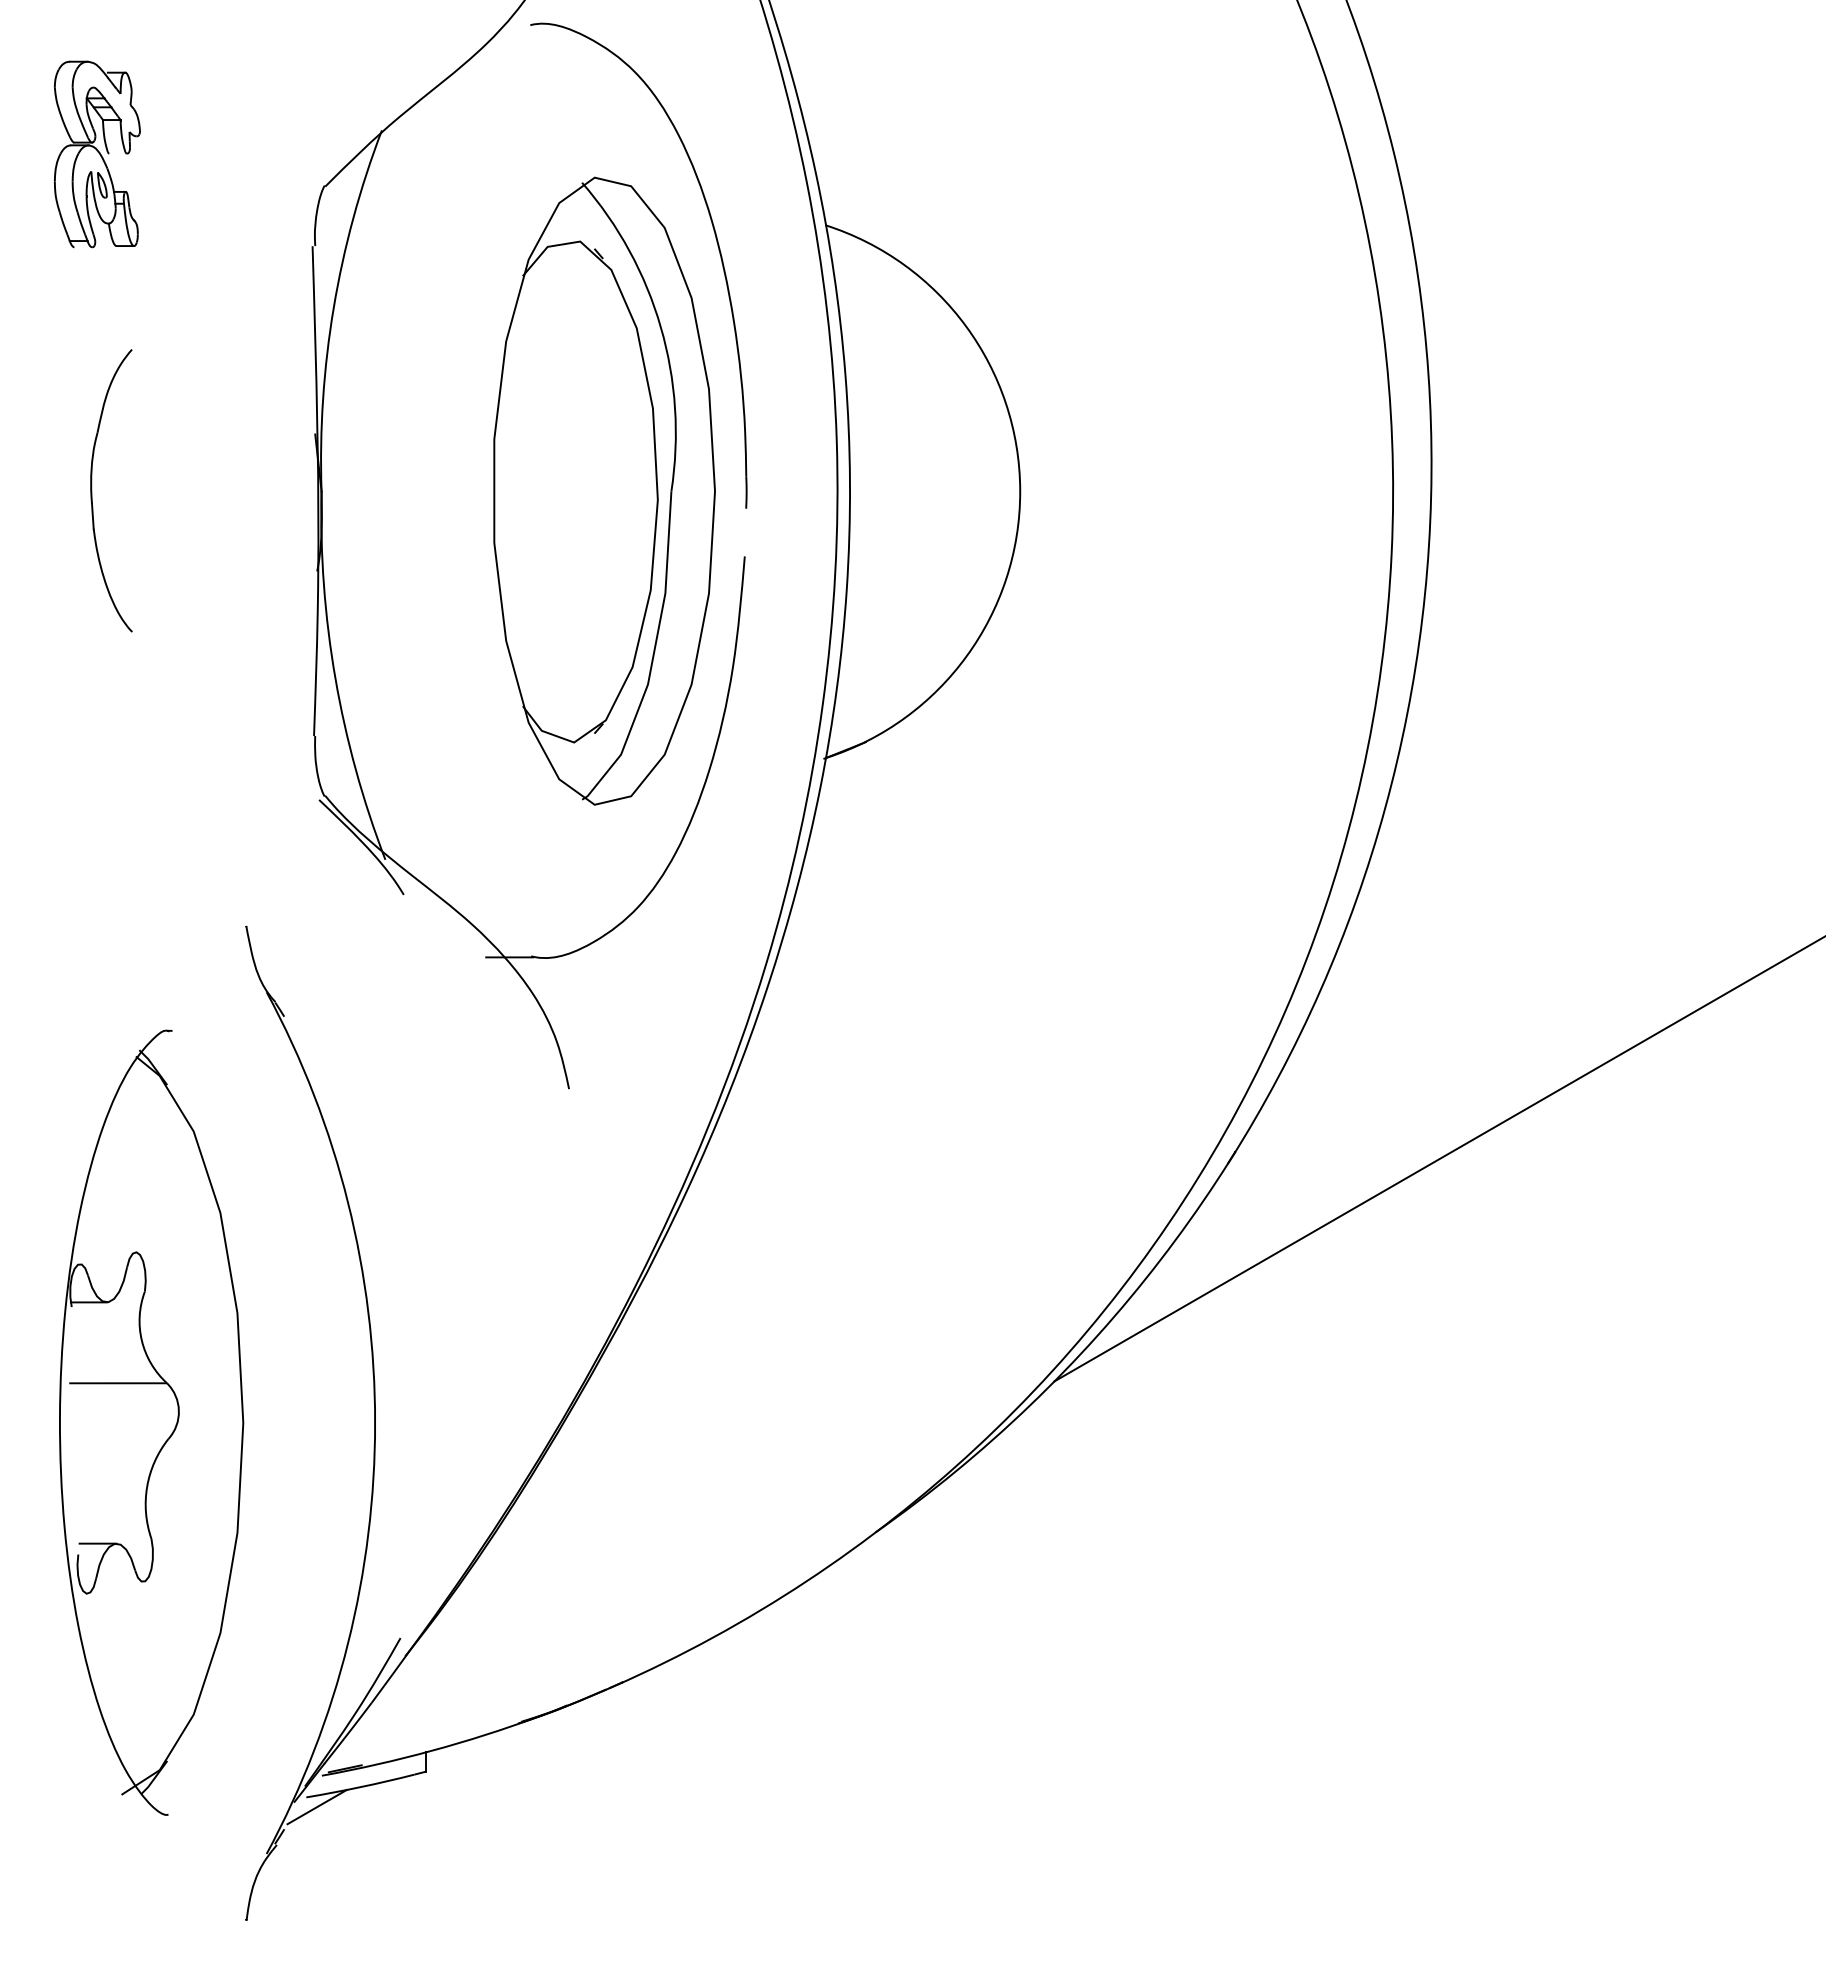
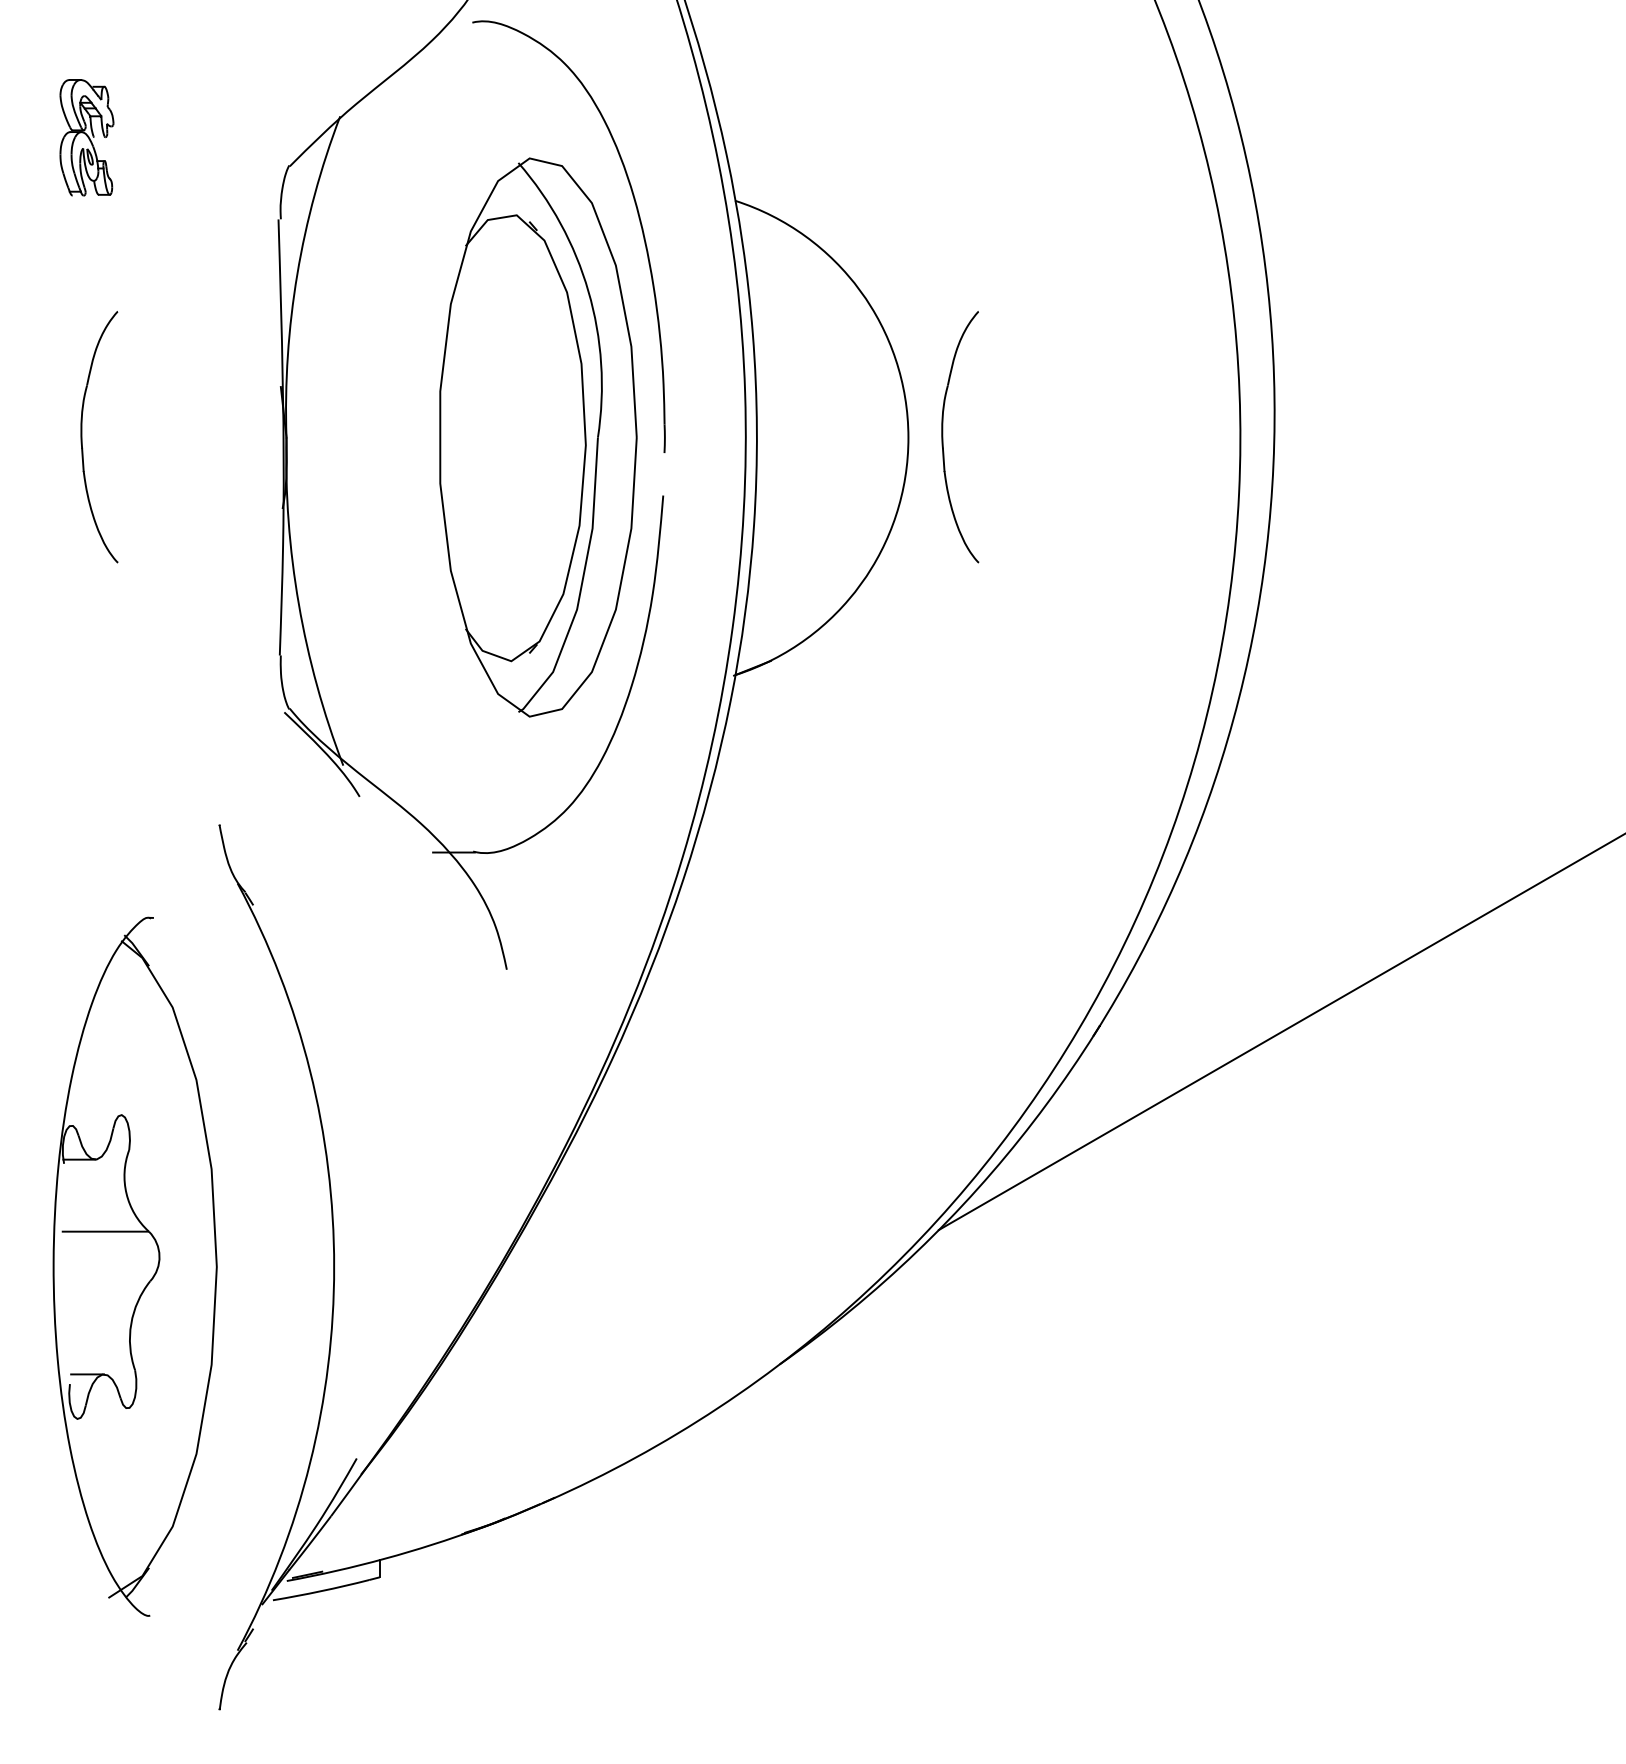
part: (97, 154) -> (87, 137), size x0.7
part: (1059, 490) -> (943, 436), added
line: (316, 1806) -> (281, 1608), removed

